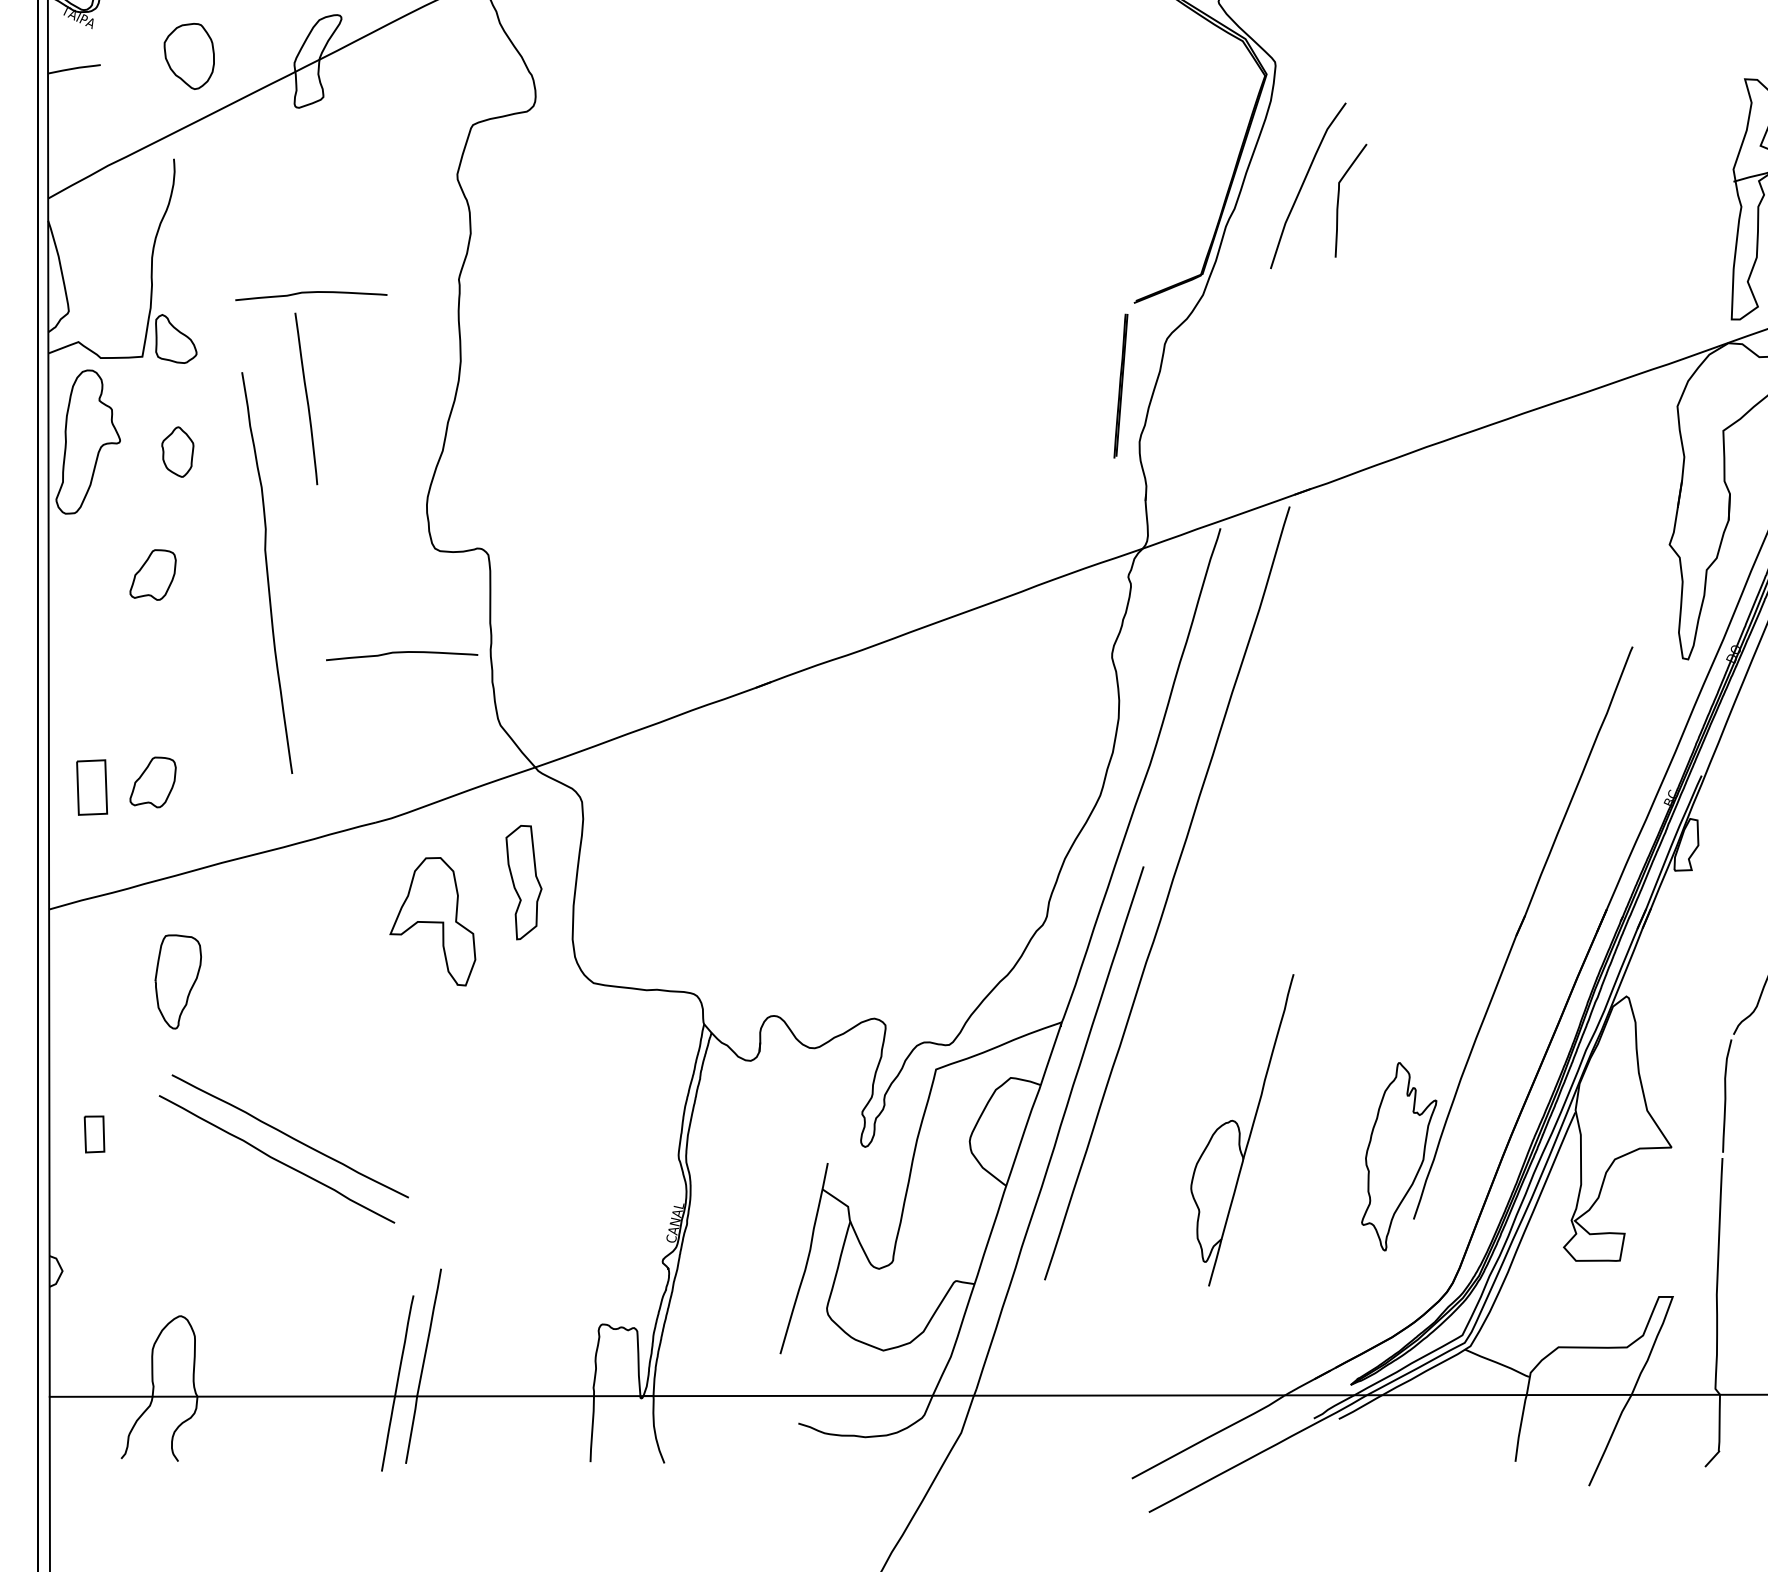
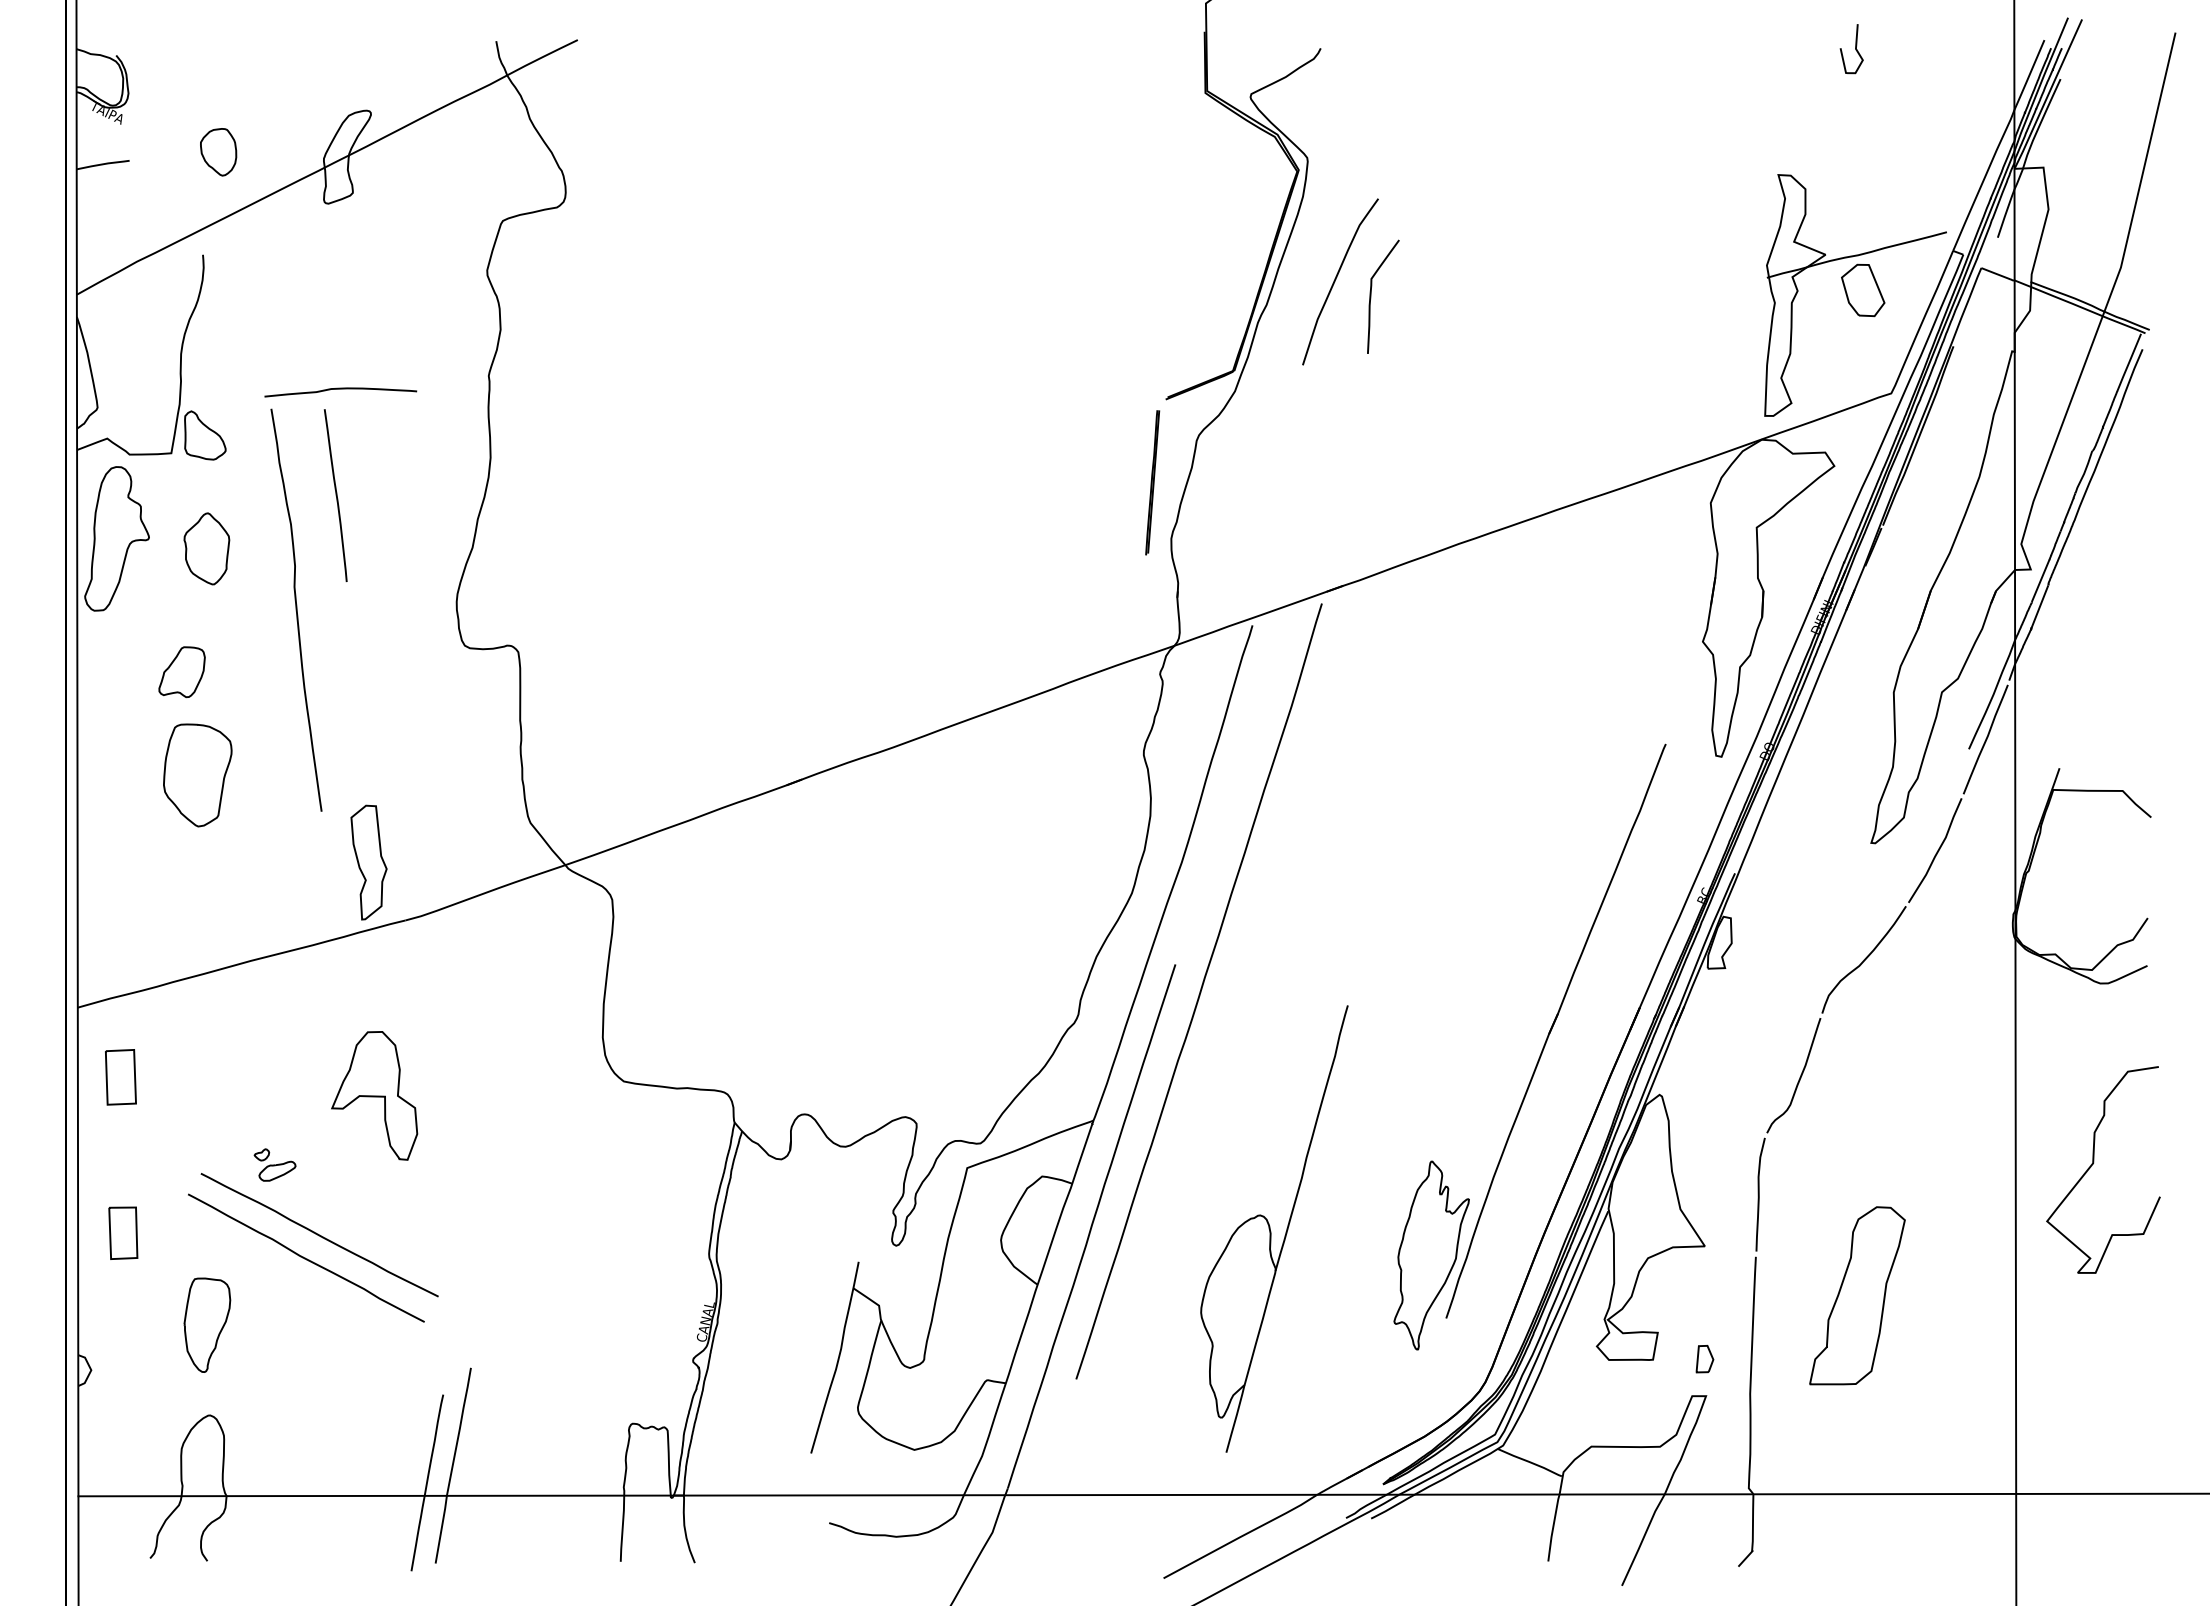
part: (189, 56) -> (218, 152), size x0.71
part: (177, 451) -> (206, 548), size x1.43
curve: (267, 572) -> (296, 609), moved
curve: (401, 653) -> (431, 750), removed
part: (168, 678) -> (197, 775), added
part: (152, 782) -> (181, 880), removed
part: (91, 787) -> (120, 1077), moved
part: (523, 882) -> (368, 862), moved
part: (432, 921) -> (374, 1095), moved
part: (178, 981) -> (207, 1324), moved
part: (245, 1065) -> (274, 1164), added
part: (1242, 1129) -> (1274, 1228), size x1.43
part: (94, 1133) -> (123, 1232), size x1.43
part: (1671, 1260) -> (1704, 1359), added

